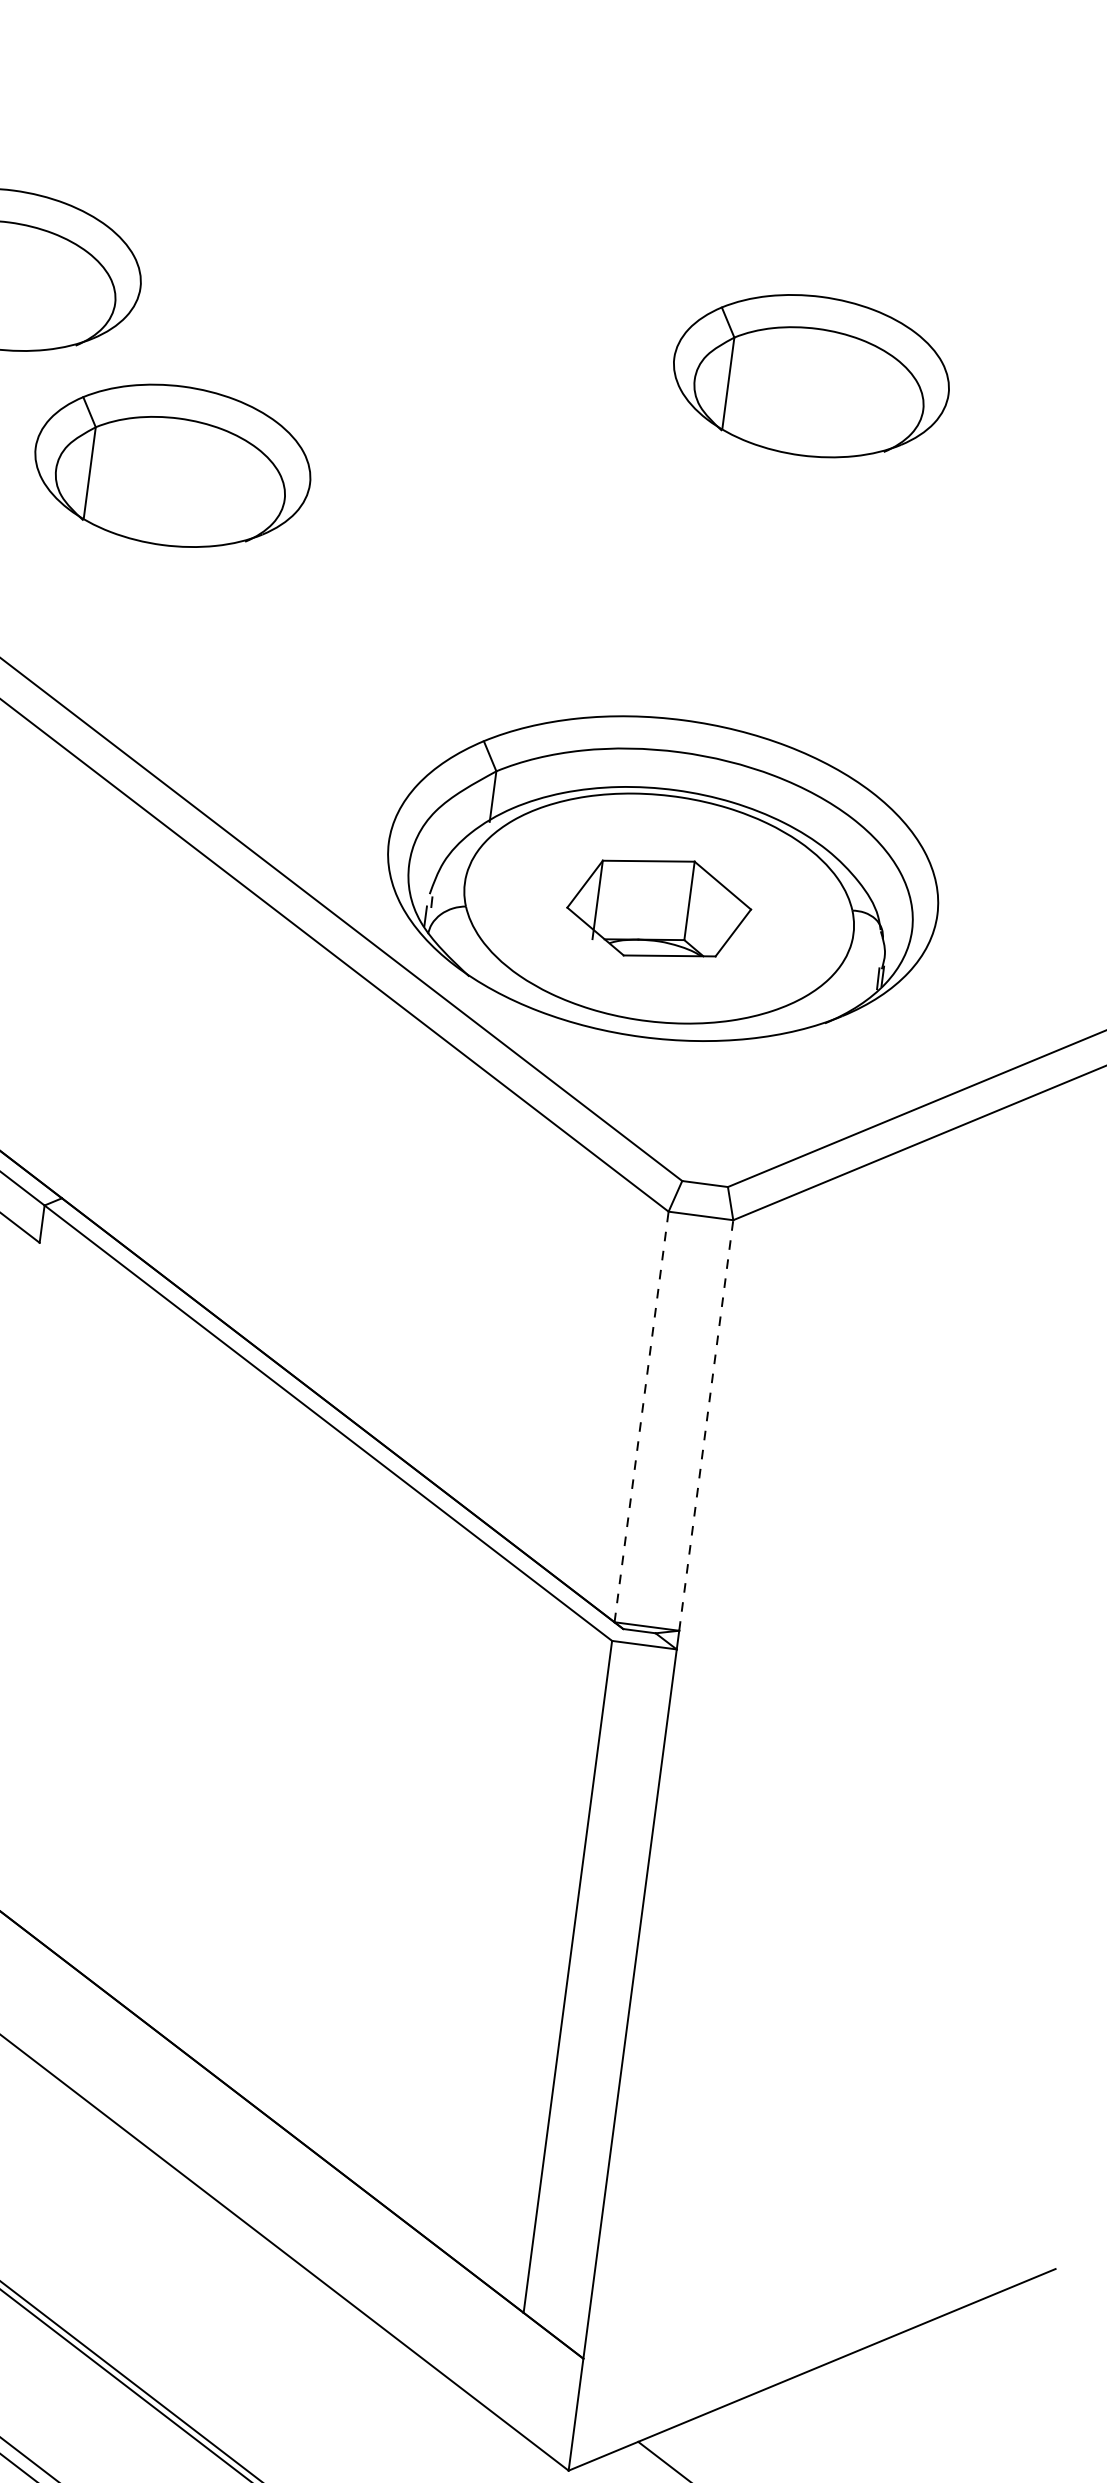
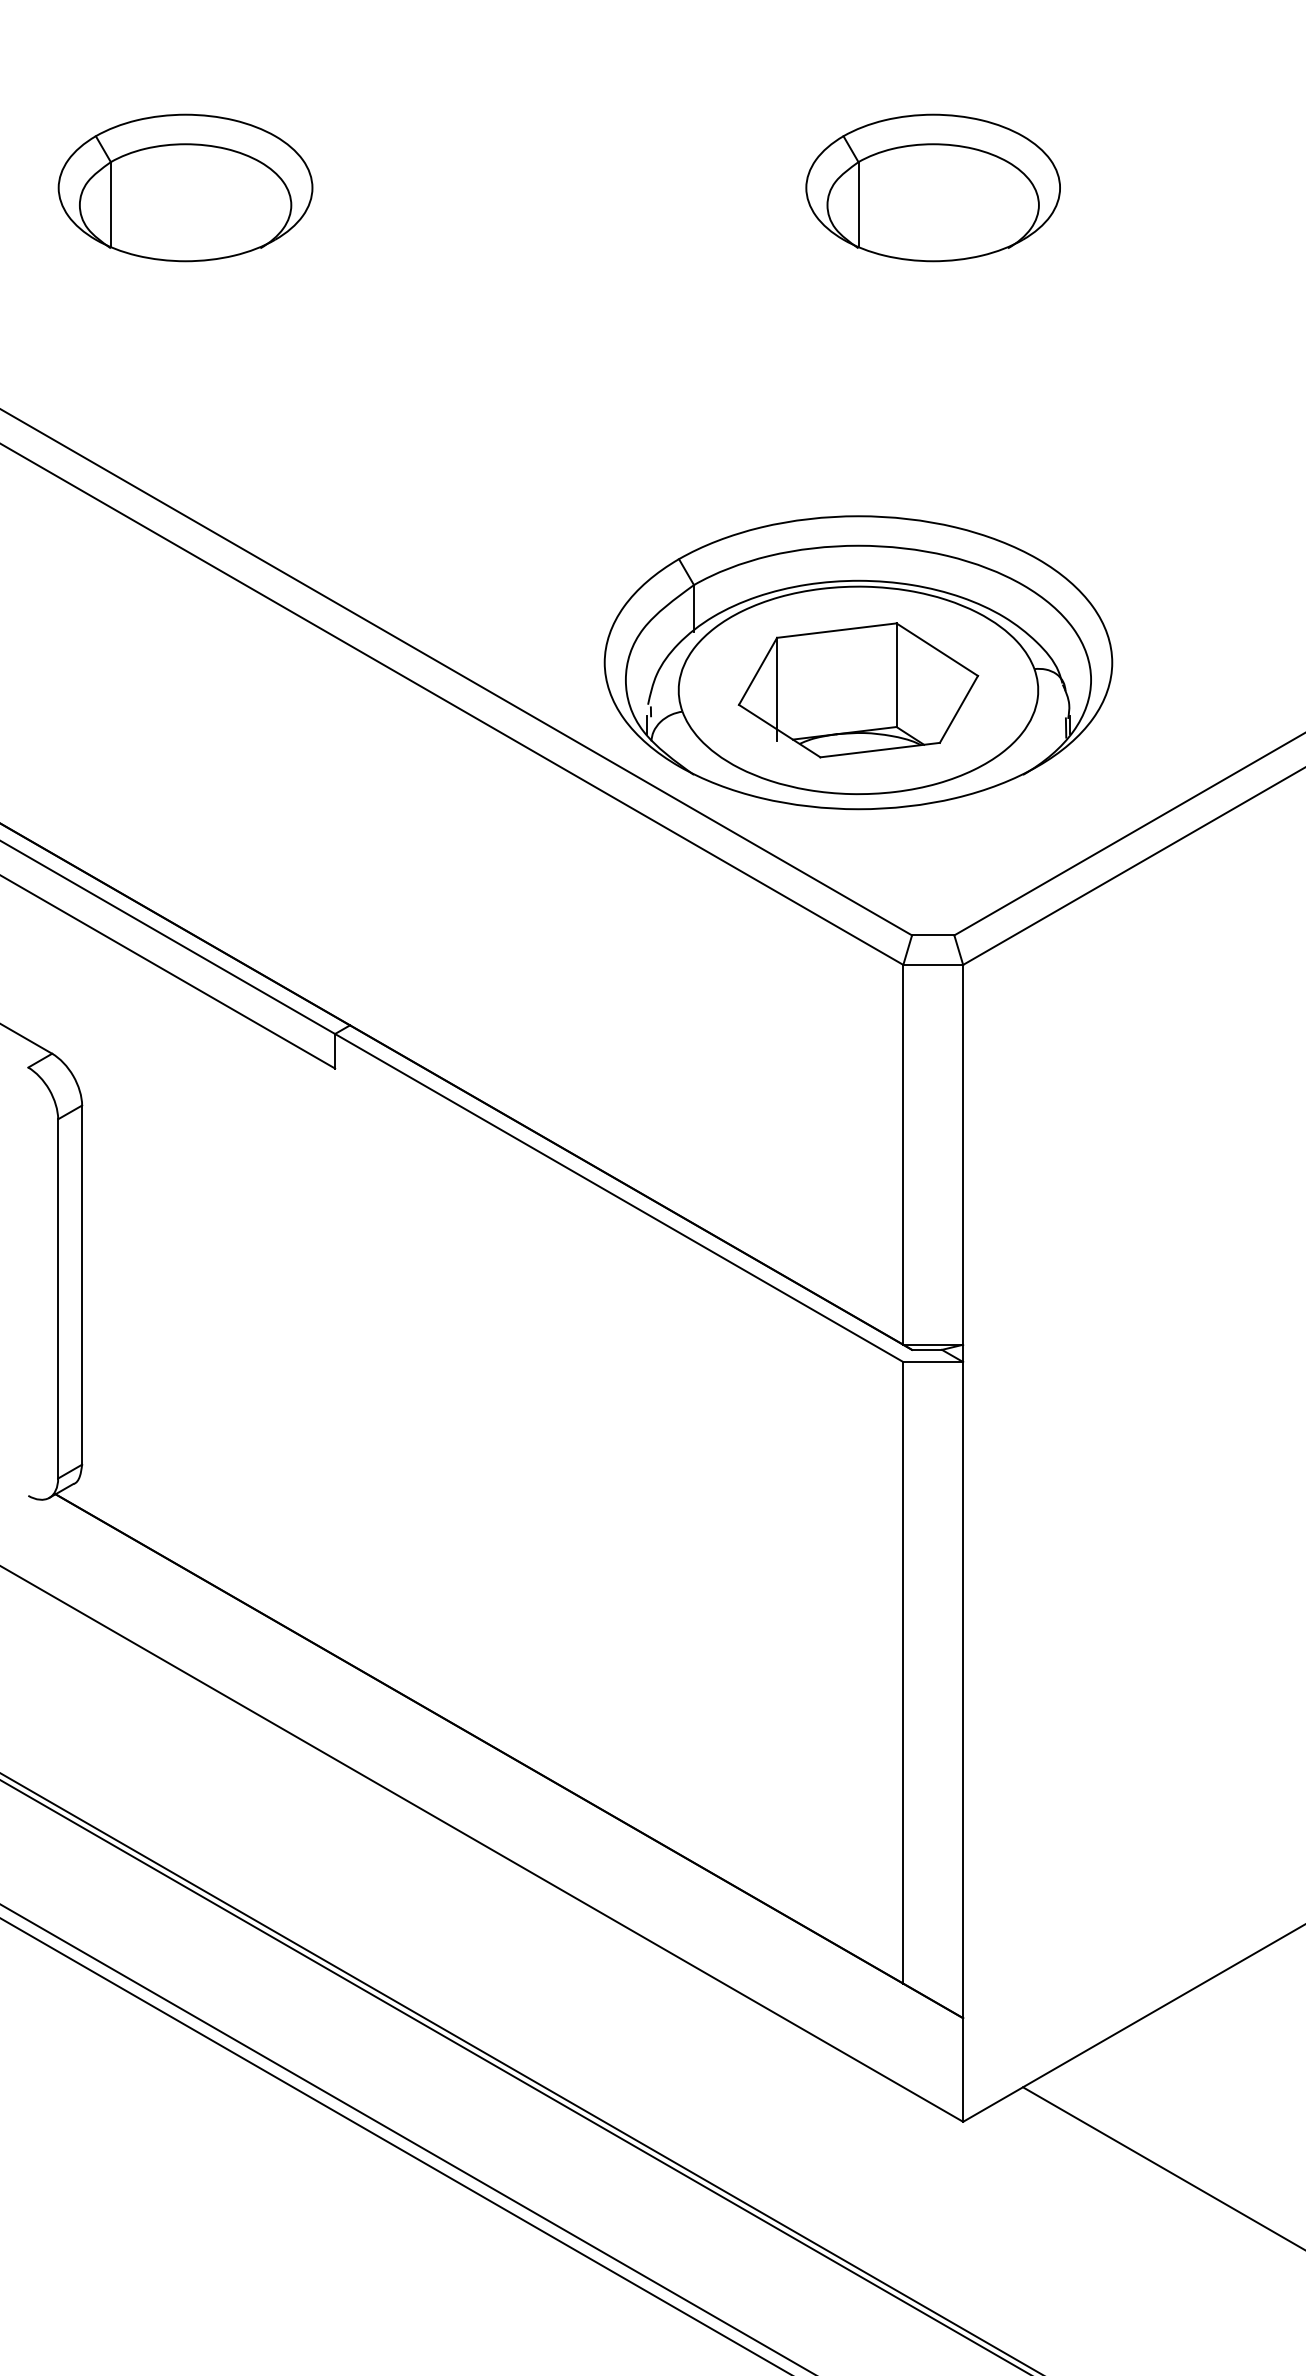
part: (172, 465) -> (362, 345), removed
part: (659, 908) -> (858, 690), size x1.43
line: (641, 1416) -> (903, 1154), dashed -> solid
line: (706, 1425) -> (963, 1154), dashed -> solid

